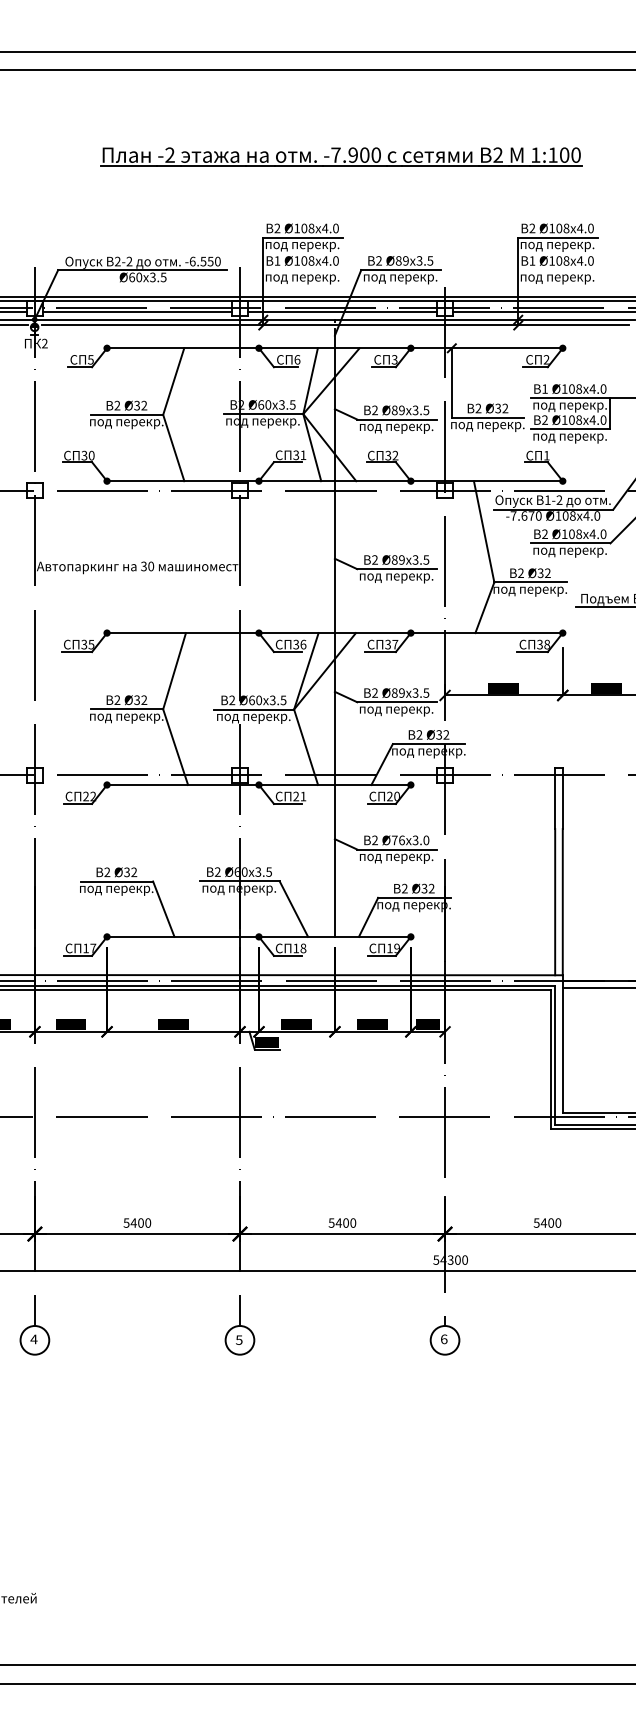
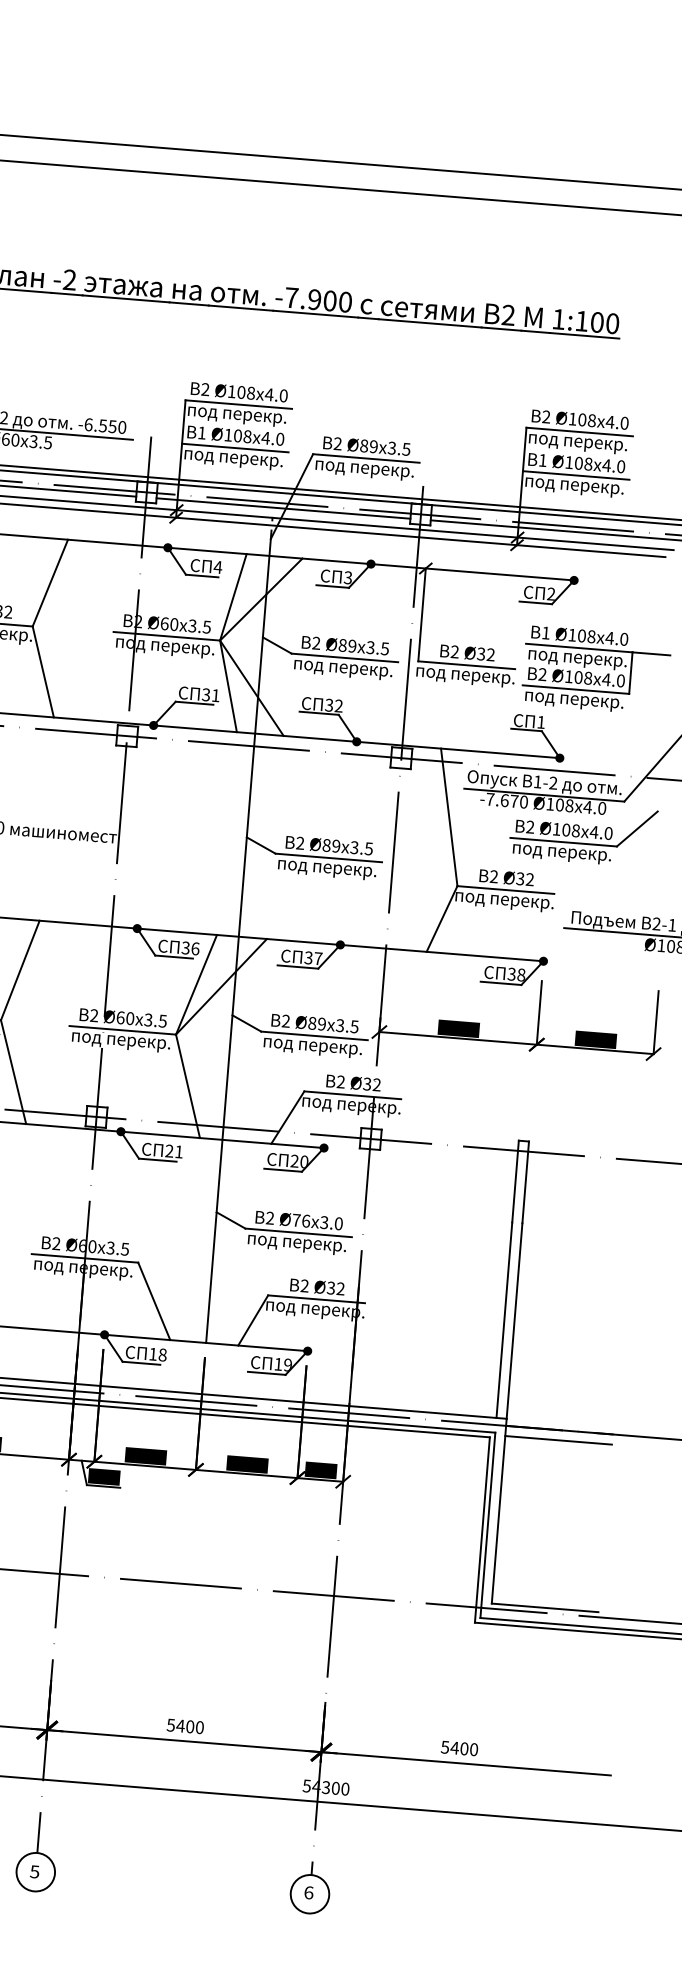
line: (302, 270) -> (234, 448), added
line: (557, 270) -> (575, 475), added
text: (297, 359) -> (218, 566), 6 -> 4

